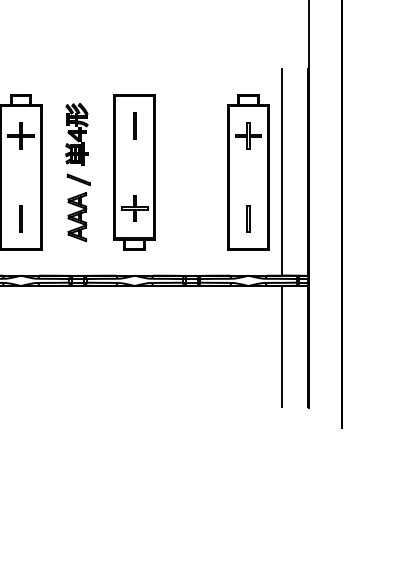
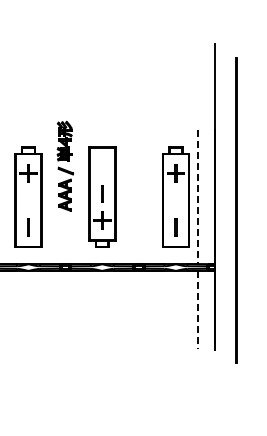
line: (135, 124) -> (102, 193), moved
part: (76, 171) -> (64, 165), moved
line: (281, 172) -> (197, 197), solid -> dashed
line: (281, 347) -> (197, 310), solid -> dashed

